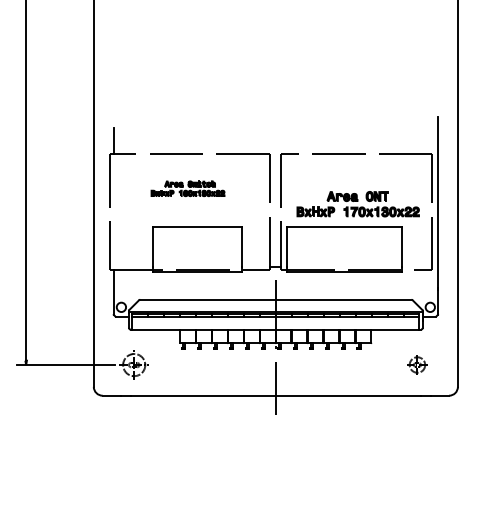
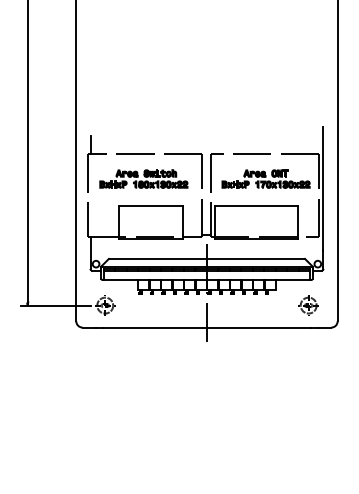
part: (187, 188) -> (143, 178), size x1.67
part: (357, 203) -> (265, 178), moved
part: (417, 364) -> (308, 305), size x1.43

